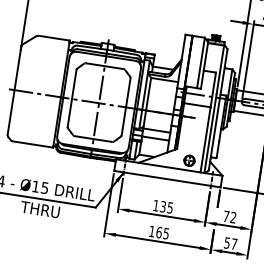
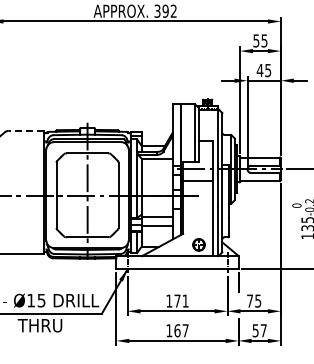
line: (54, 37) -> (26, 130), solid -> dashed
text: (166, 206) -> (181, 300), 135 -> 171
text: (233, 217) -> (258, 300), 72 -> 75
text: (166, 233) -> (185, 330), 165 -> 167

